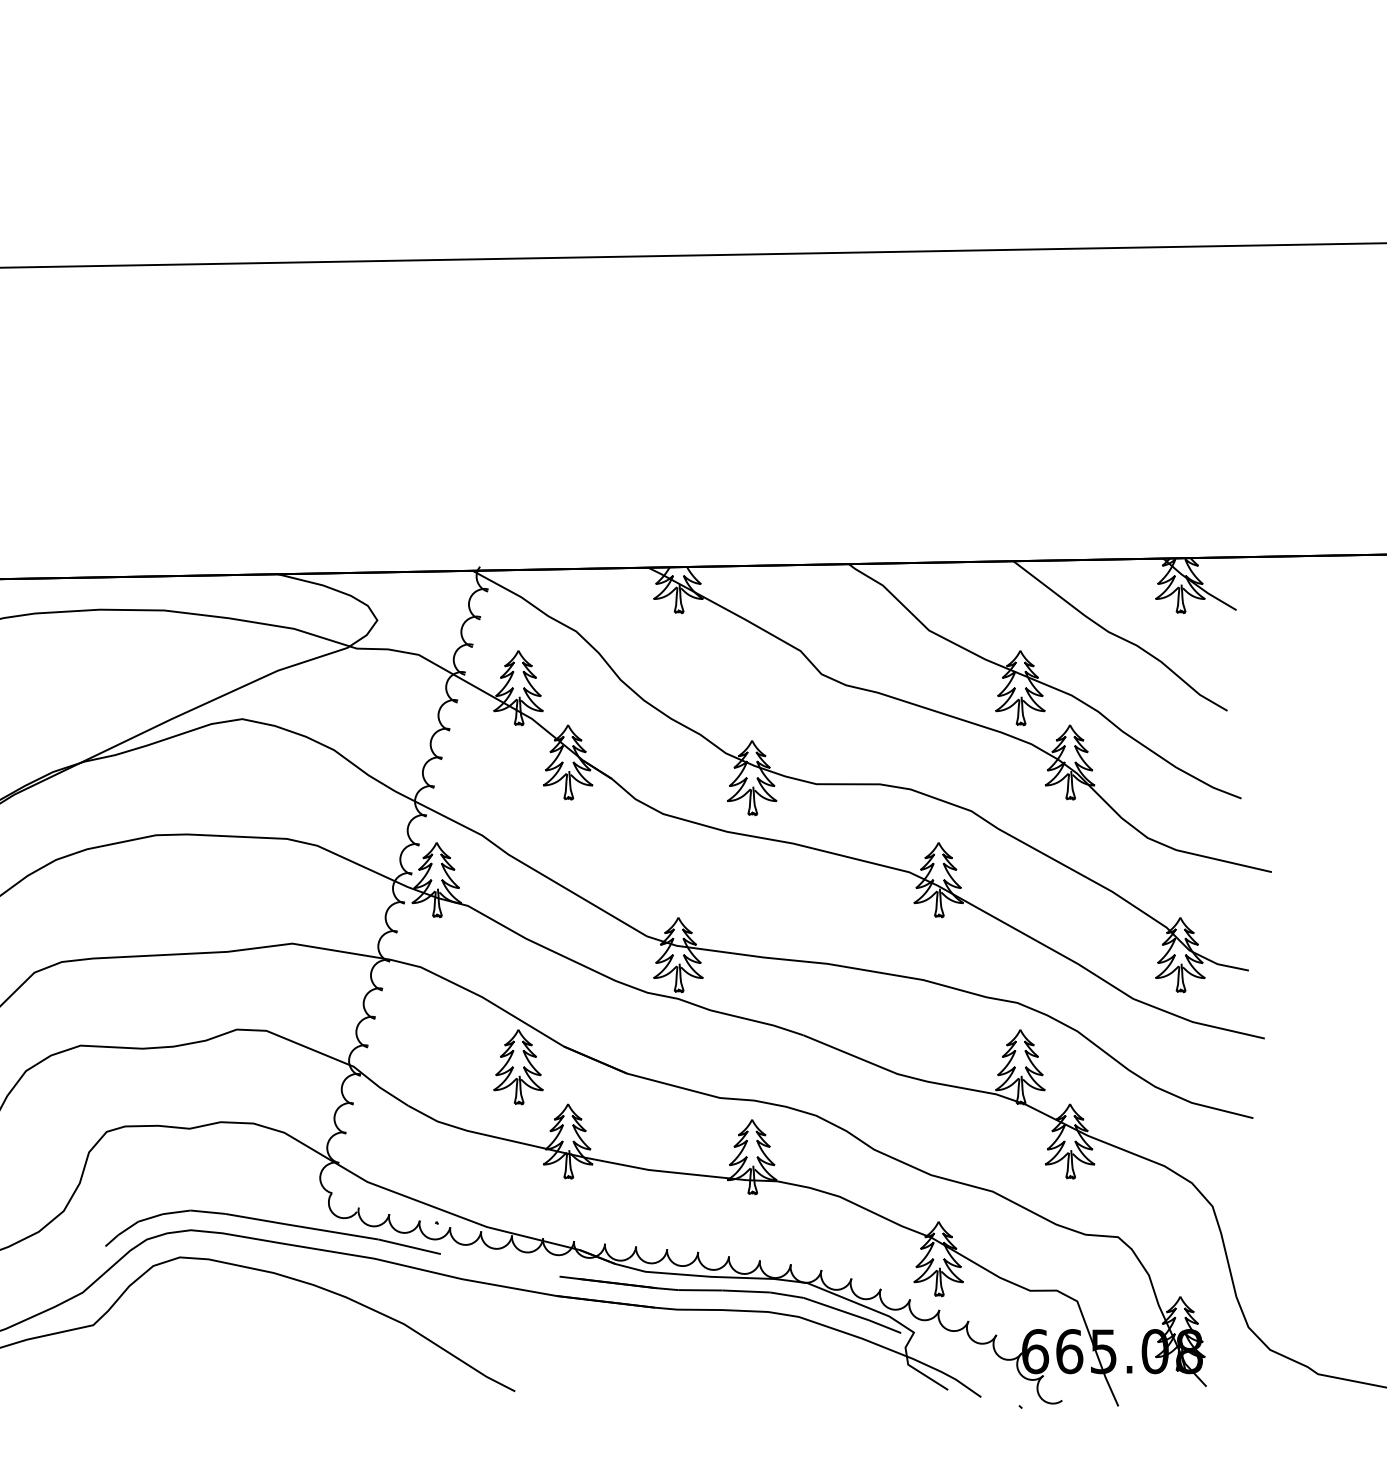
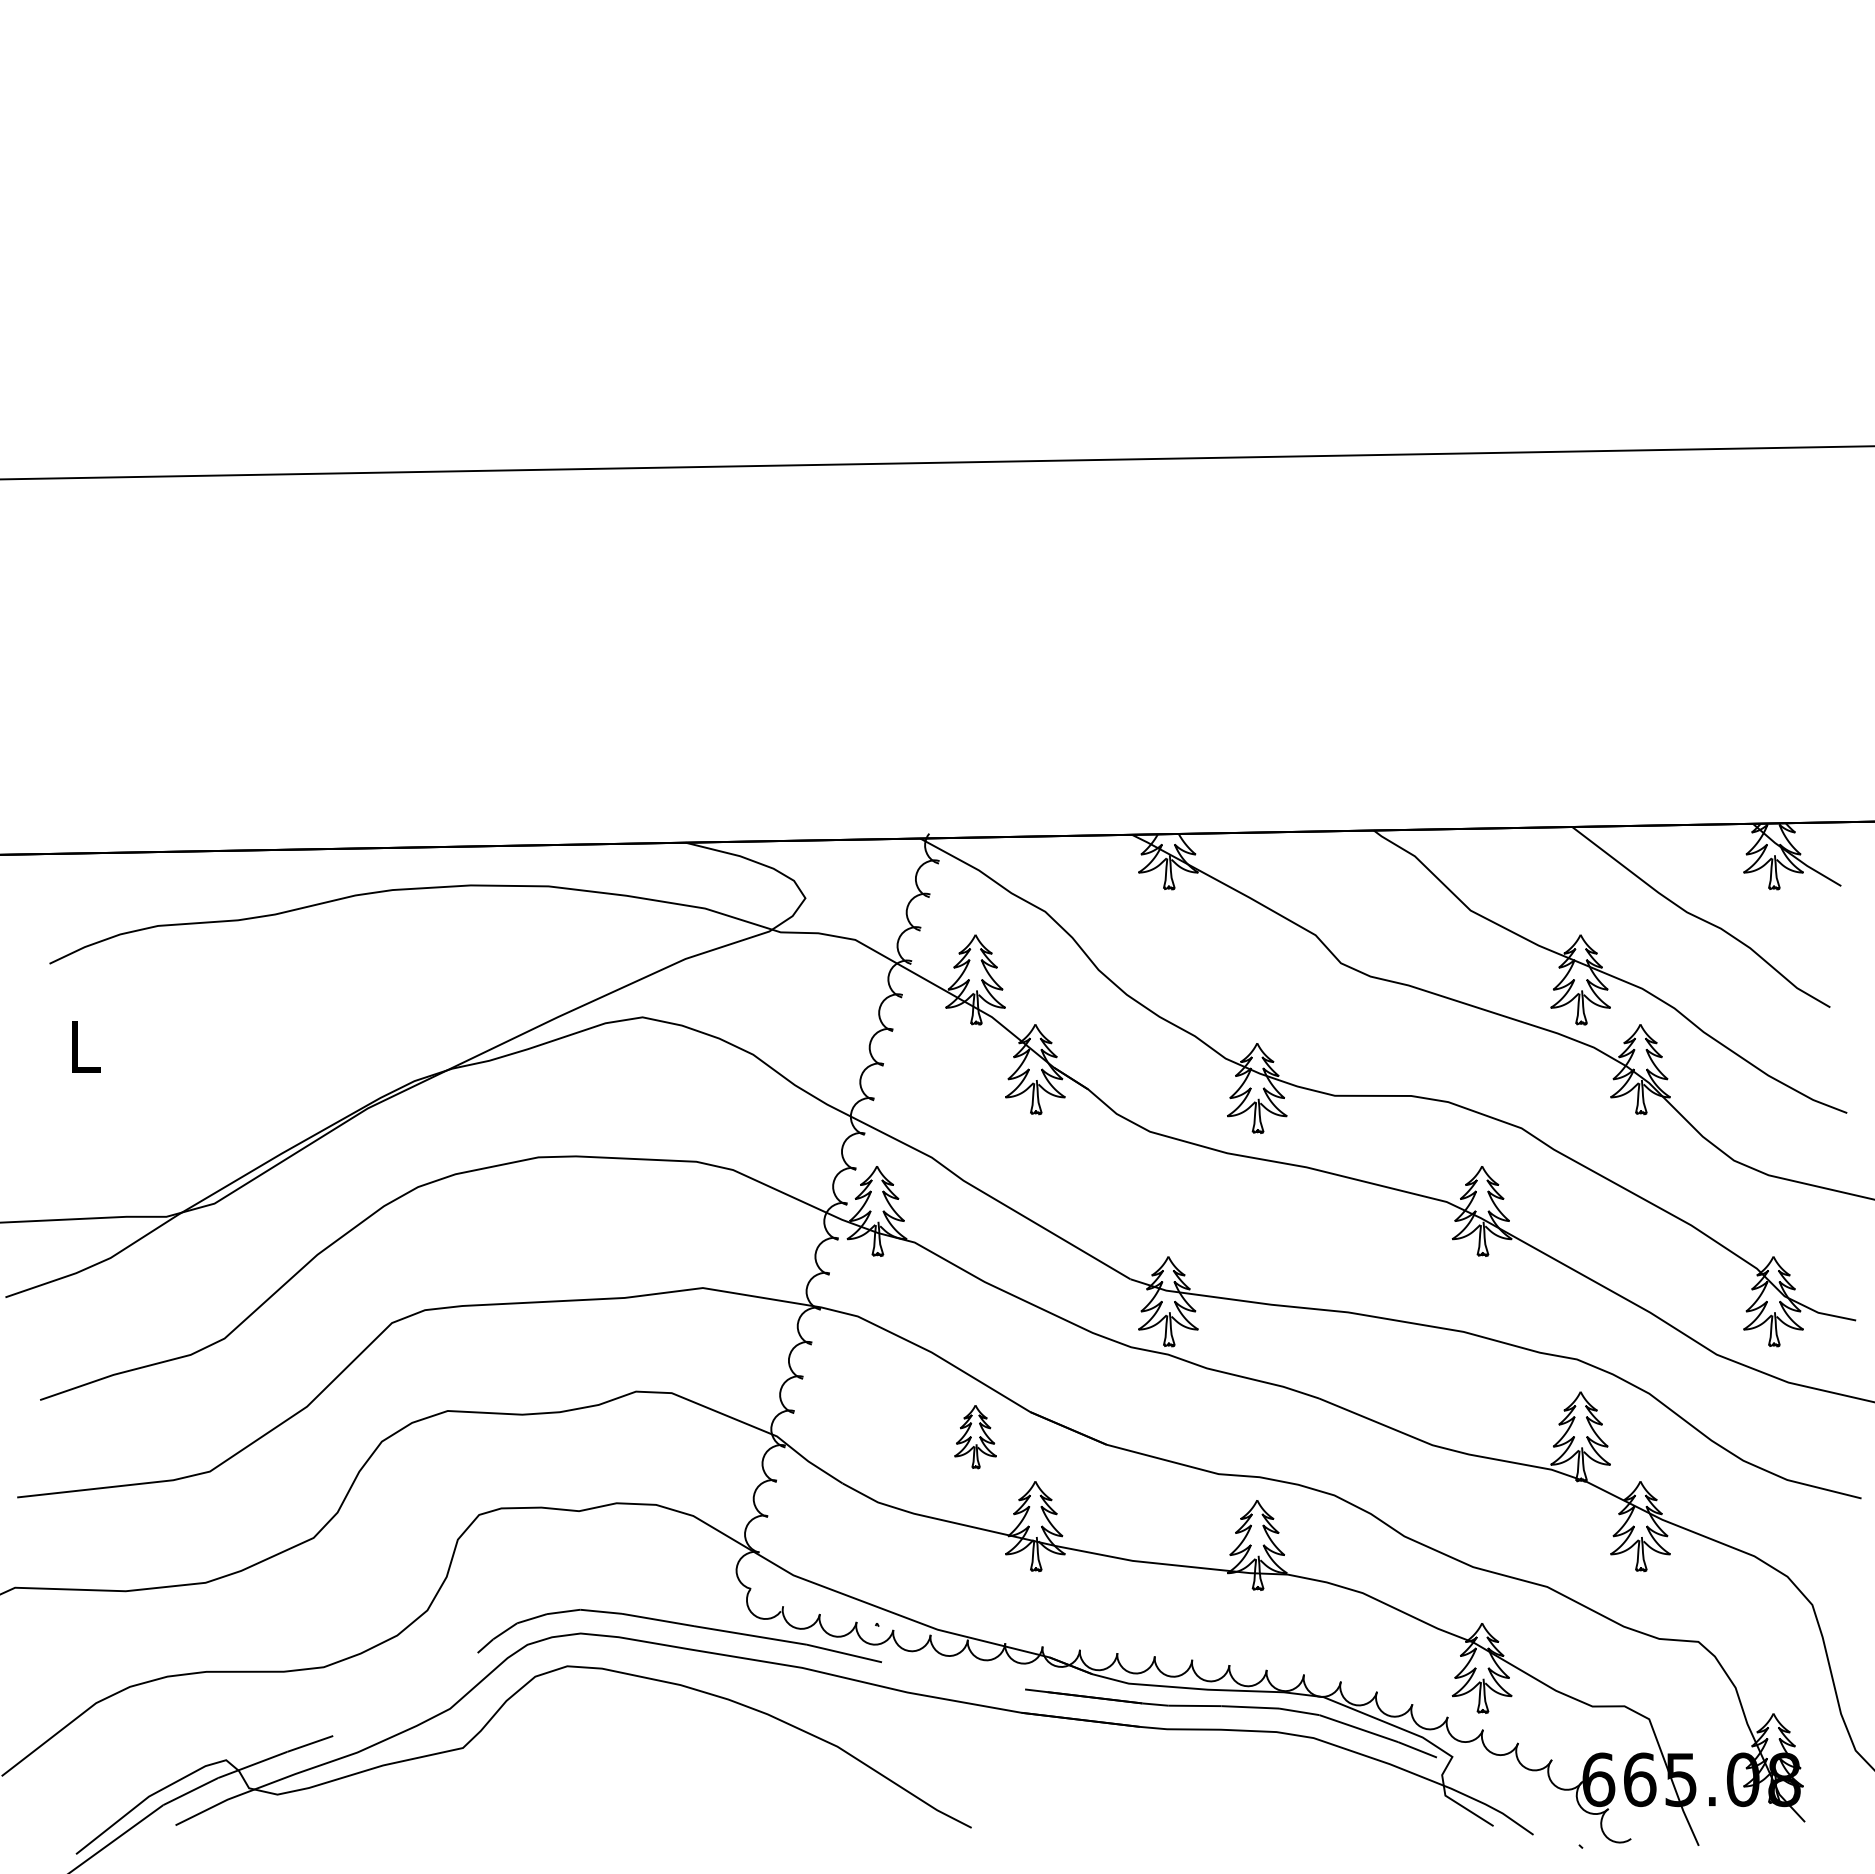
part: (518, 1066) -> (975, 1436), size x0.7

